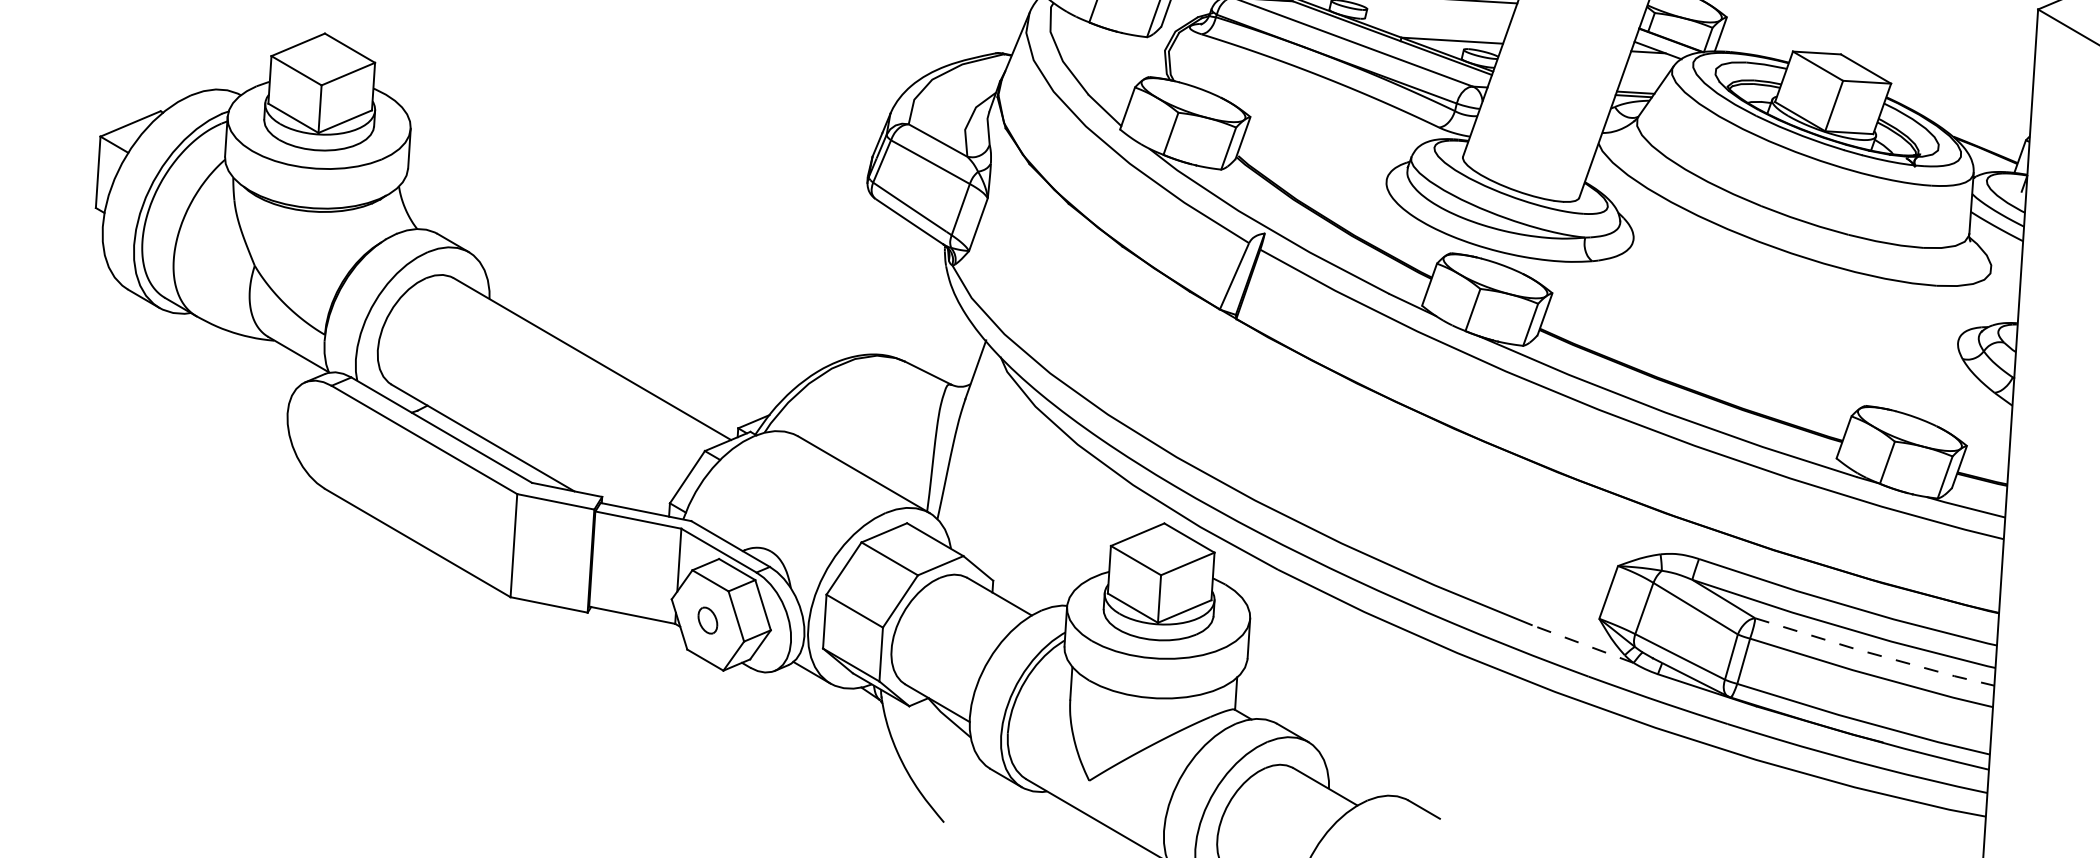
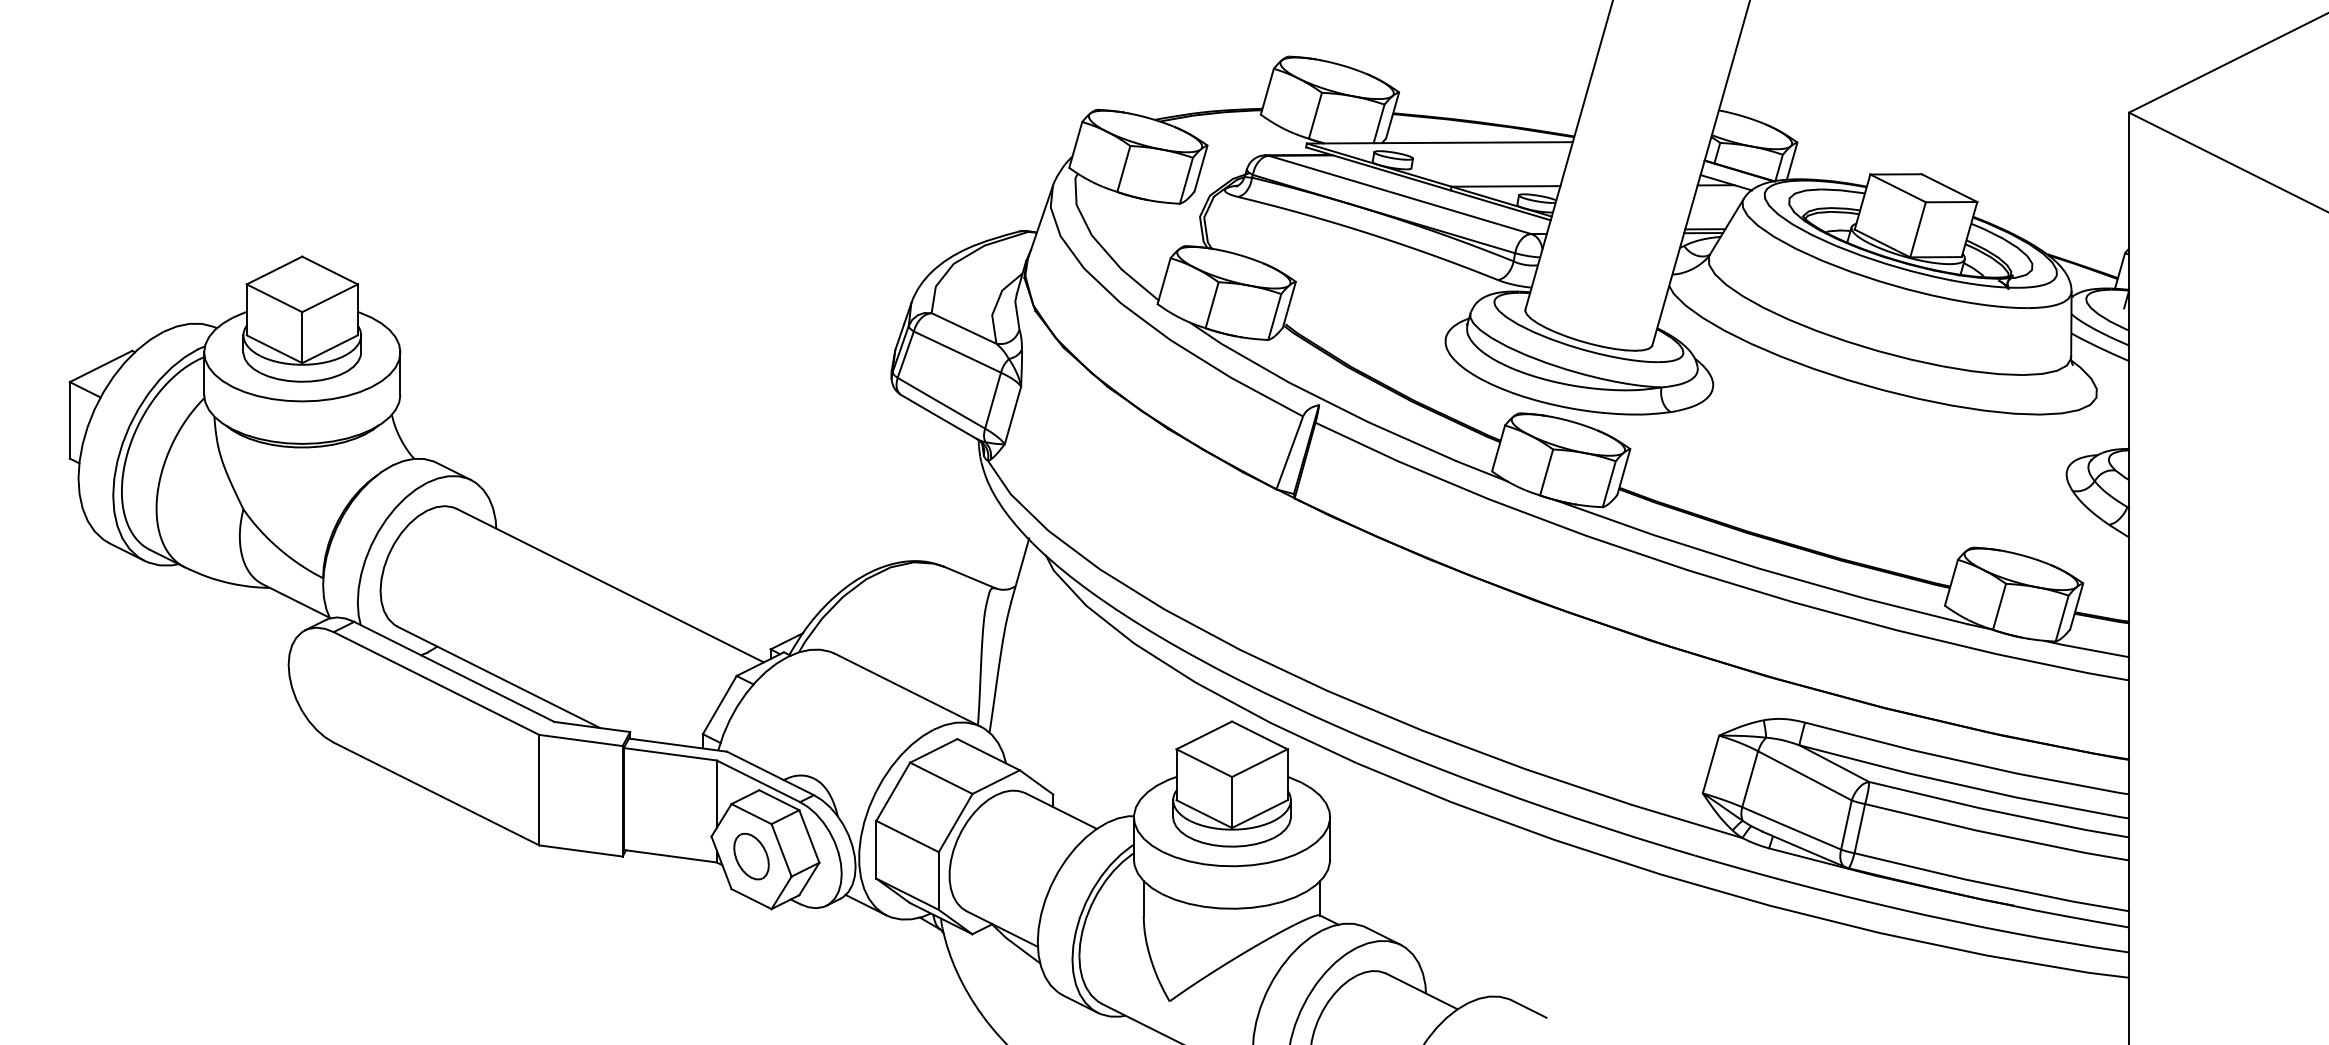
part: (707, 620) -> (751, 856), size x1.67
line: (1583, 644) -> (1687, 821), dashed -> solid
line: (1874, 654) -> (1999, 812), dashed -> solid

